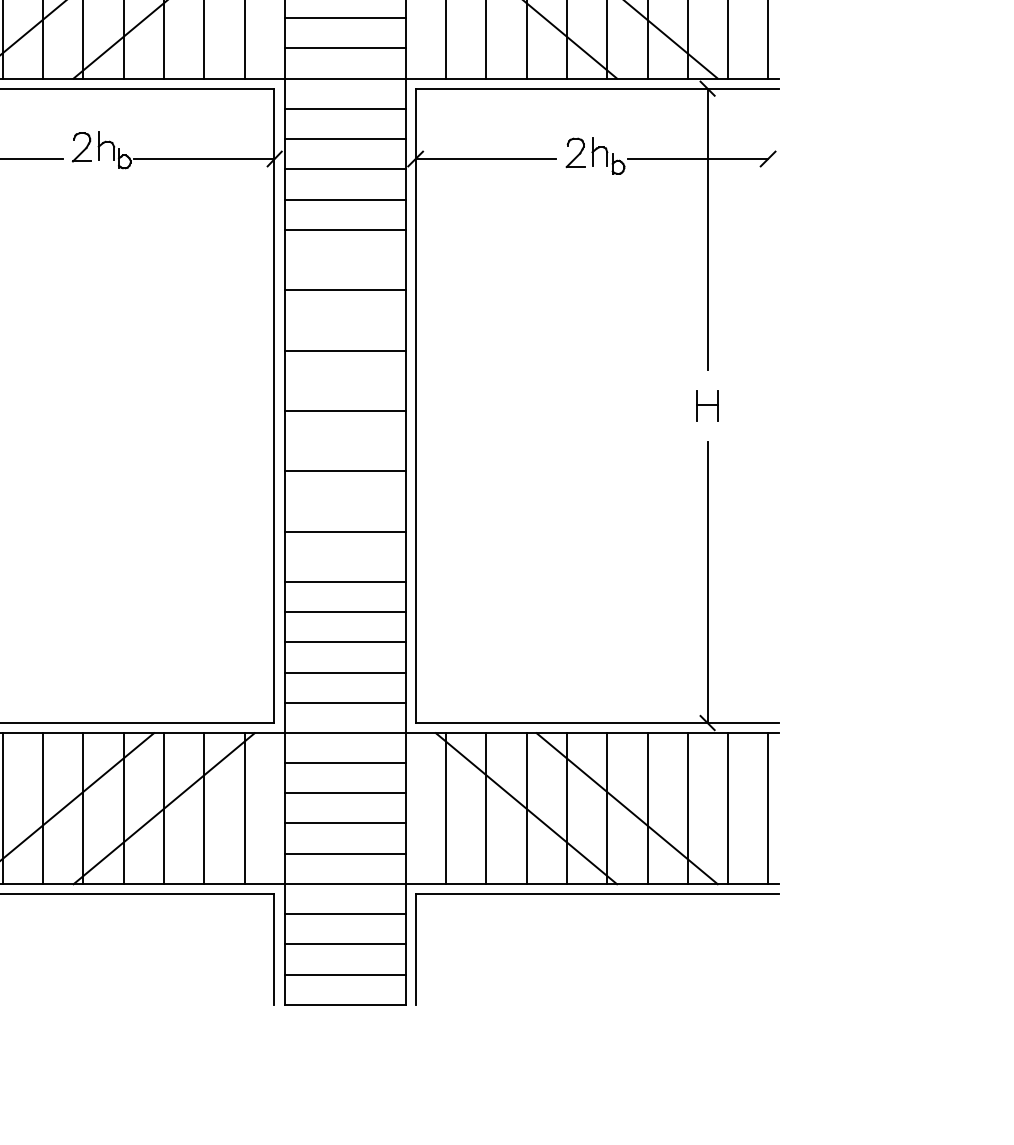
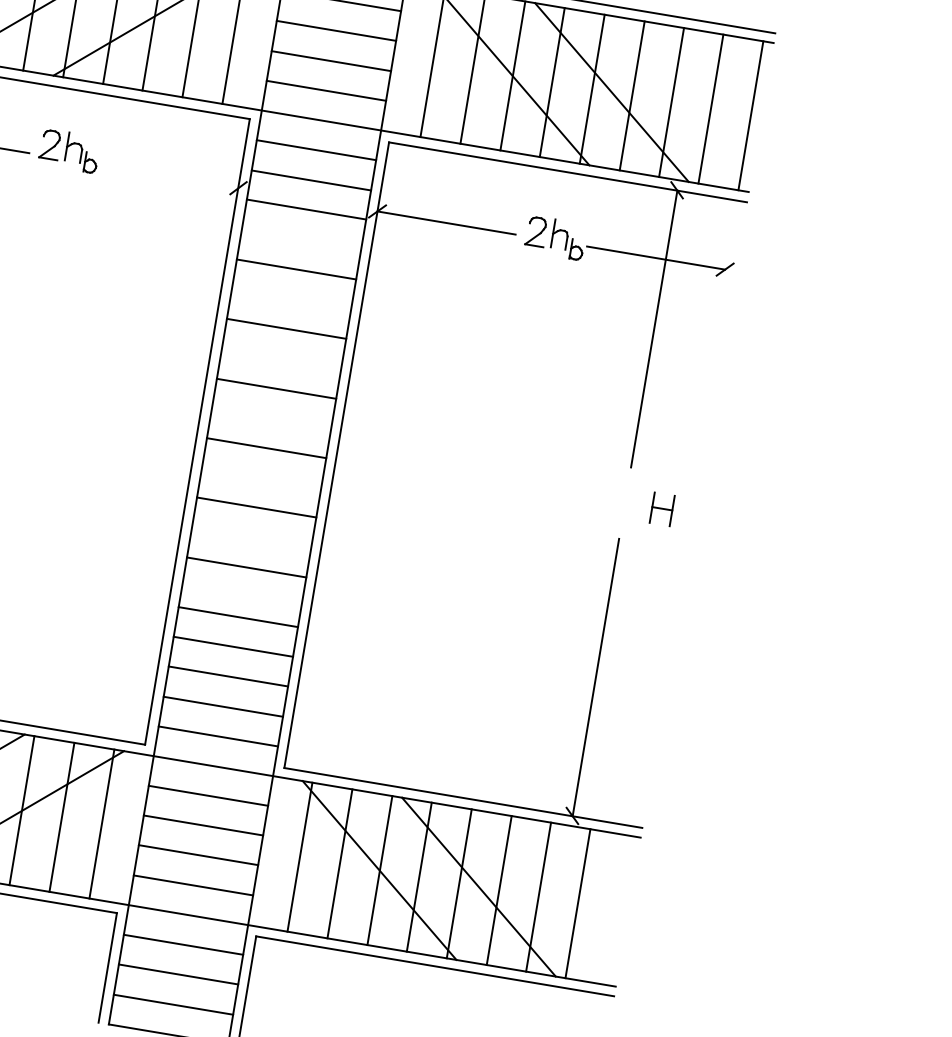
line: (204, 159) -> (169, 177), removed
line: (344, 199) -> (300, 239), removed
part: (707, 405) -> (662, 508), moved
line: (768, 808) -> (618, 910), removed

